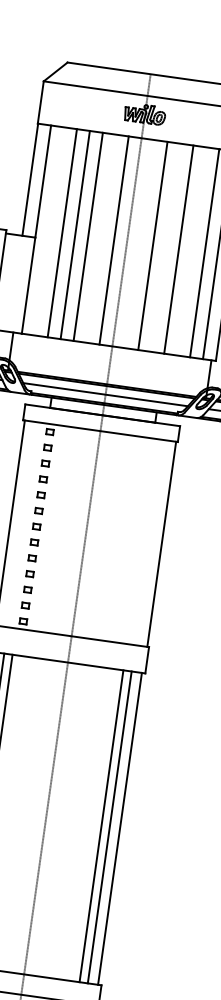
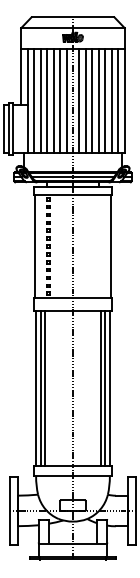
line: (49, 232) -> (34, 101), added
line: (101, 239) -> (60, 101), added
line: (139, 244) -> (79, 101), added
line: (166, 248) -> (92, 101), added
line: (192, 252) -> (105, 101), added

